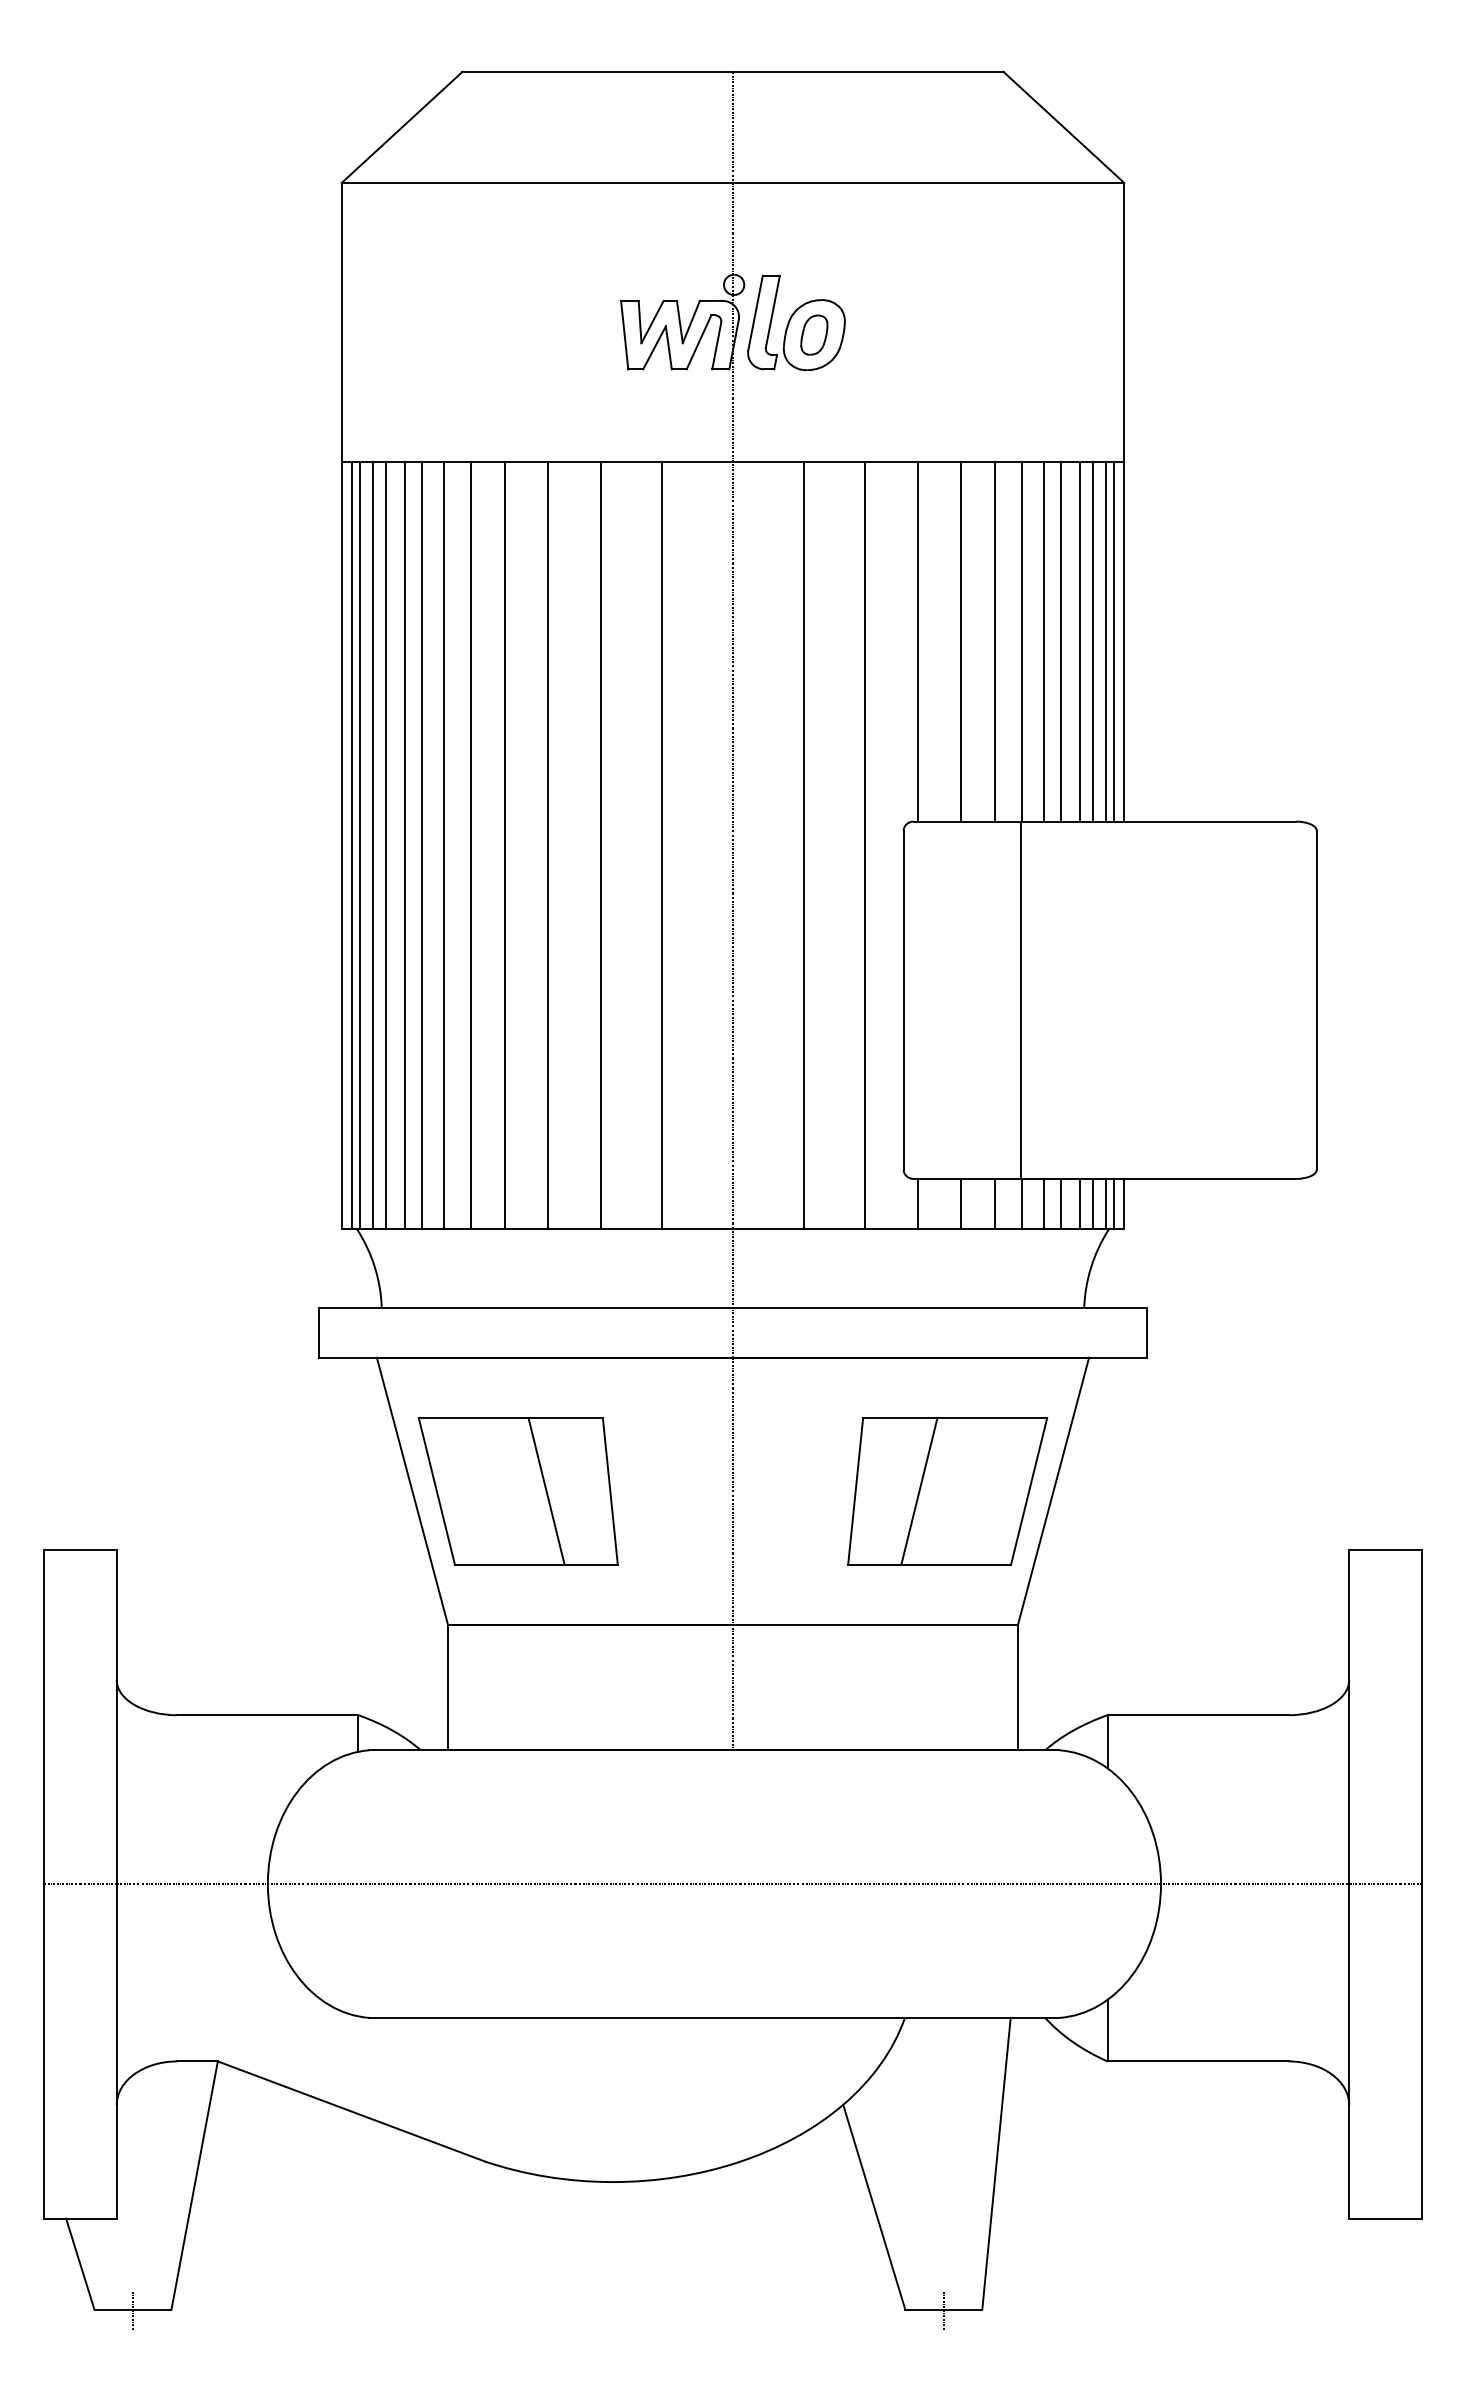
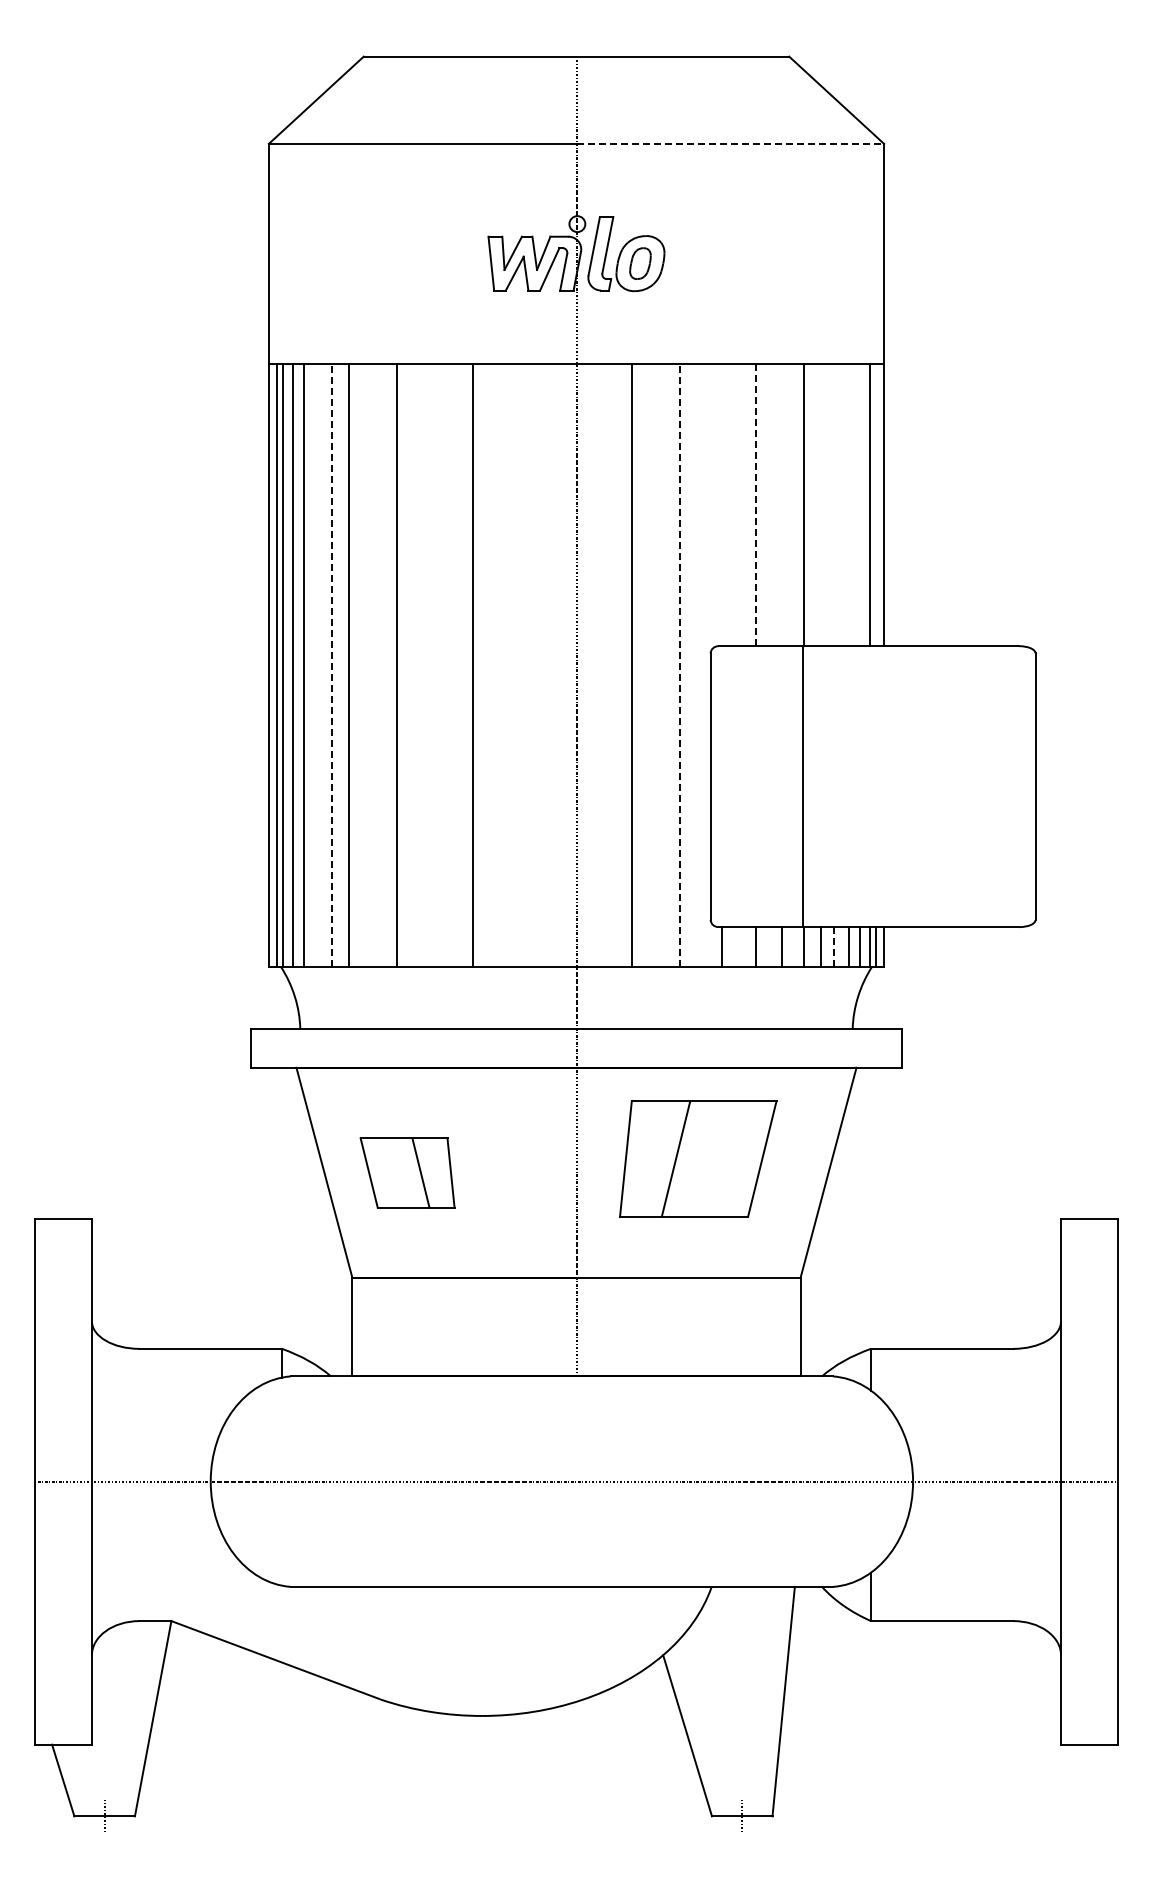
line: (928, 182) -> (730, 143), solid -> dashed
line: (917, 641) -> (721, 504), removed
line: (961, 641) -> (756, 504), solid -> dashed
line: (994, 641) -> (782, 504), removed
line: (1043, 641) -> (820, 504), removed
line: (1061, 641) -> (834, 504), removed
line: (1080, 641) -> (849, 504), removed
line: (1092, 641) -> (859, 504), removed
line: (1114, 641) -> (876, 504), removed
line: (404, 844) -> (318, 664), removed
line: (471, 844) -> (370, 664), removed
line: (548, 844) -> (431, 664), removed
line: (661, 844) -> (520, 664), removed
line: (863, 844) -> (679, 664), solid -> dashed
line: (422, 846) -> (332, 665), solid -> dashed
line: (1061, 1203) -> (834, 946), solid -> dashed
part: (518, 1490) -> (407, 1172), size x0.6
part: (947, 1490) -> (698, 1158), moved

